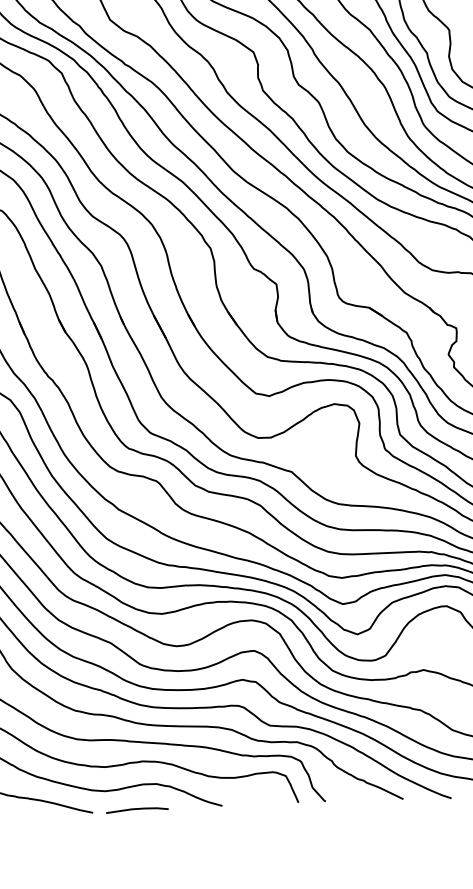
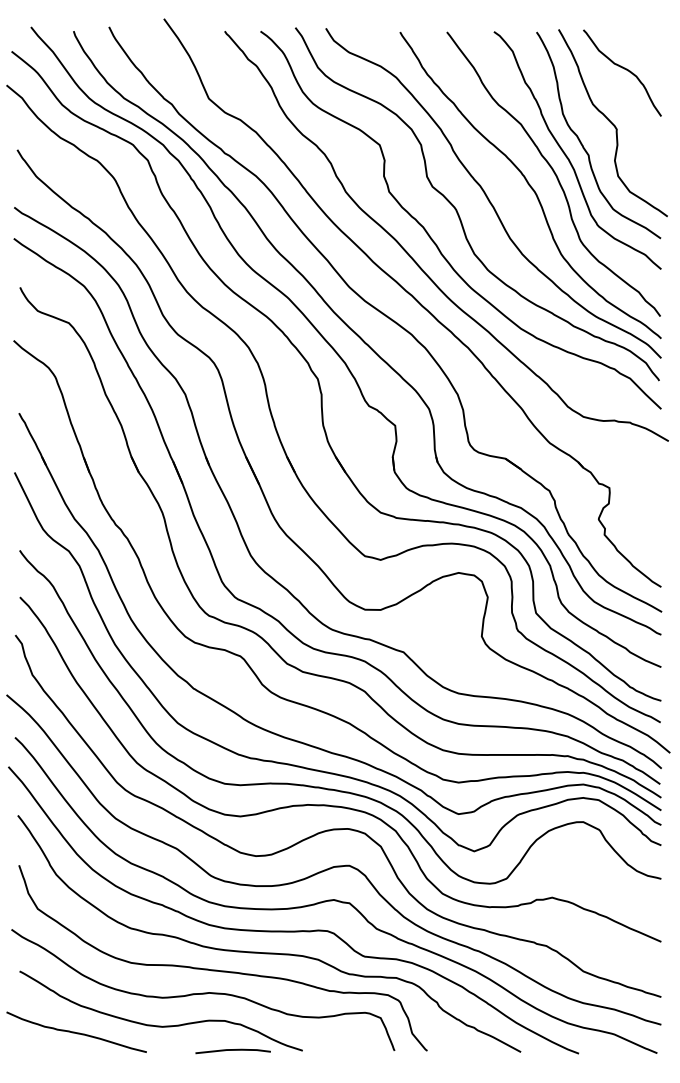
line: (136, 809) -> (232, 1050), moved

